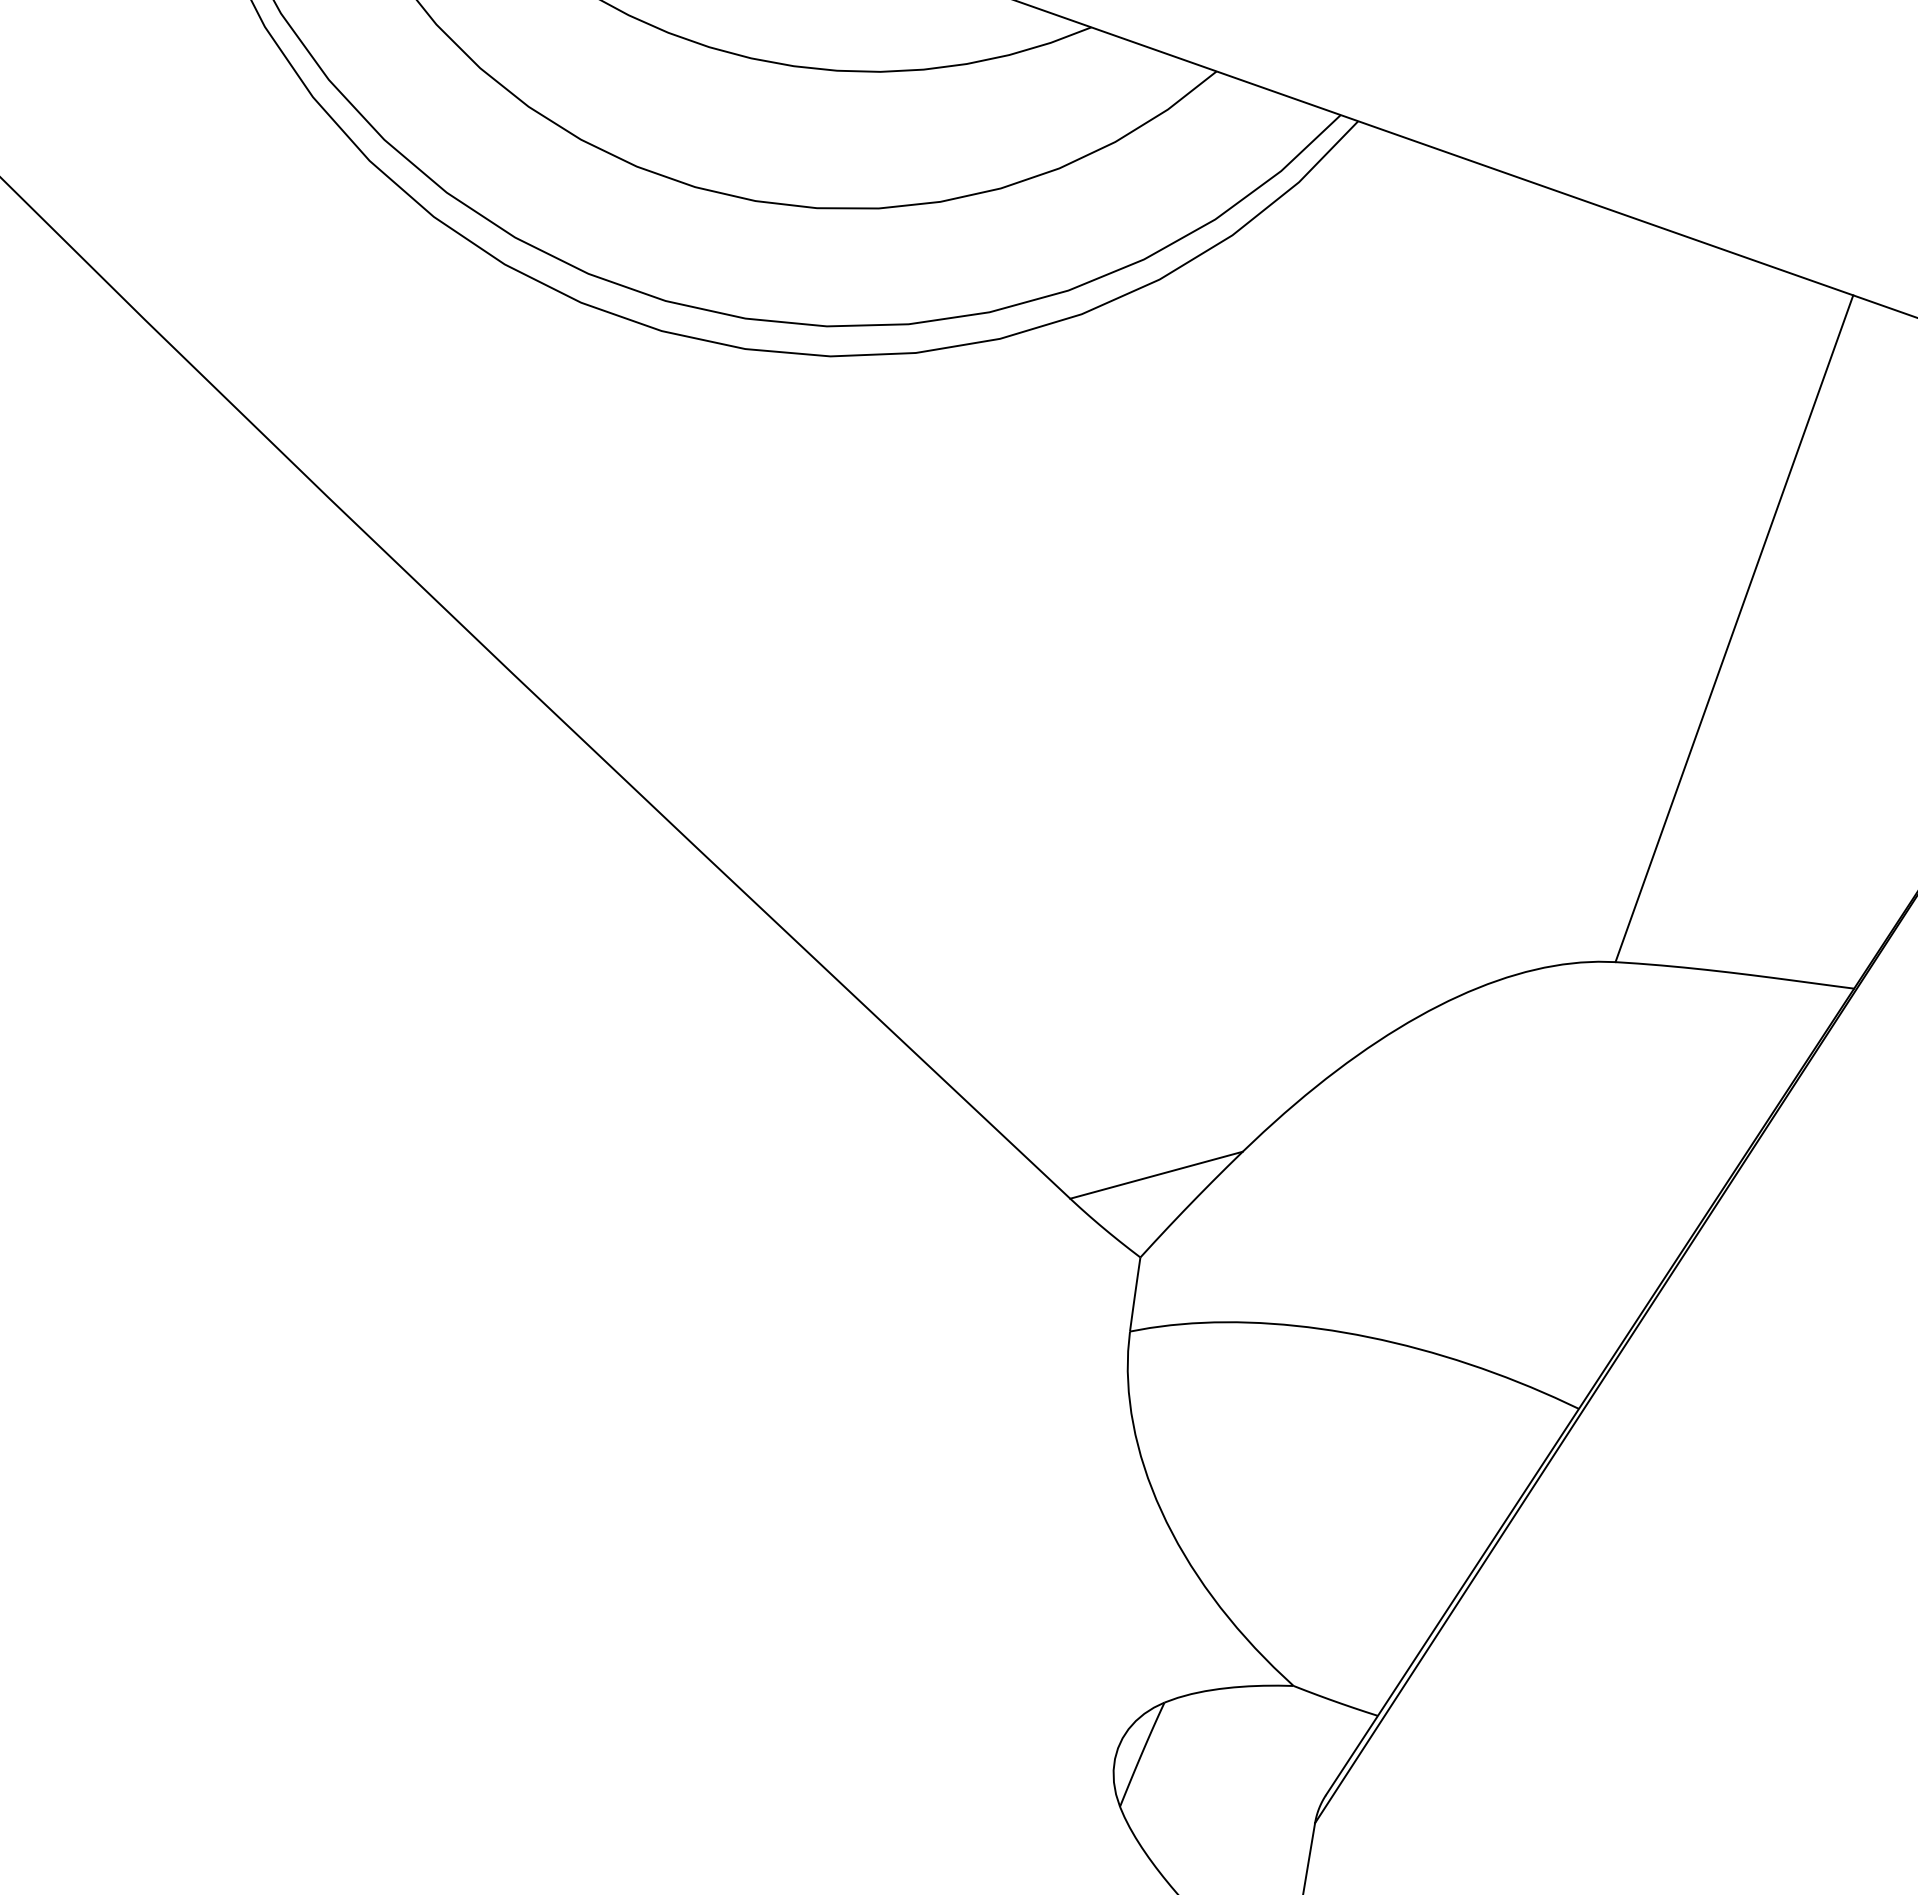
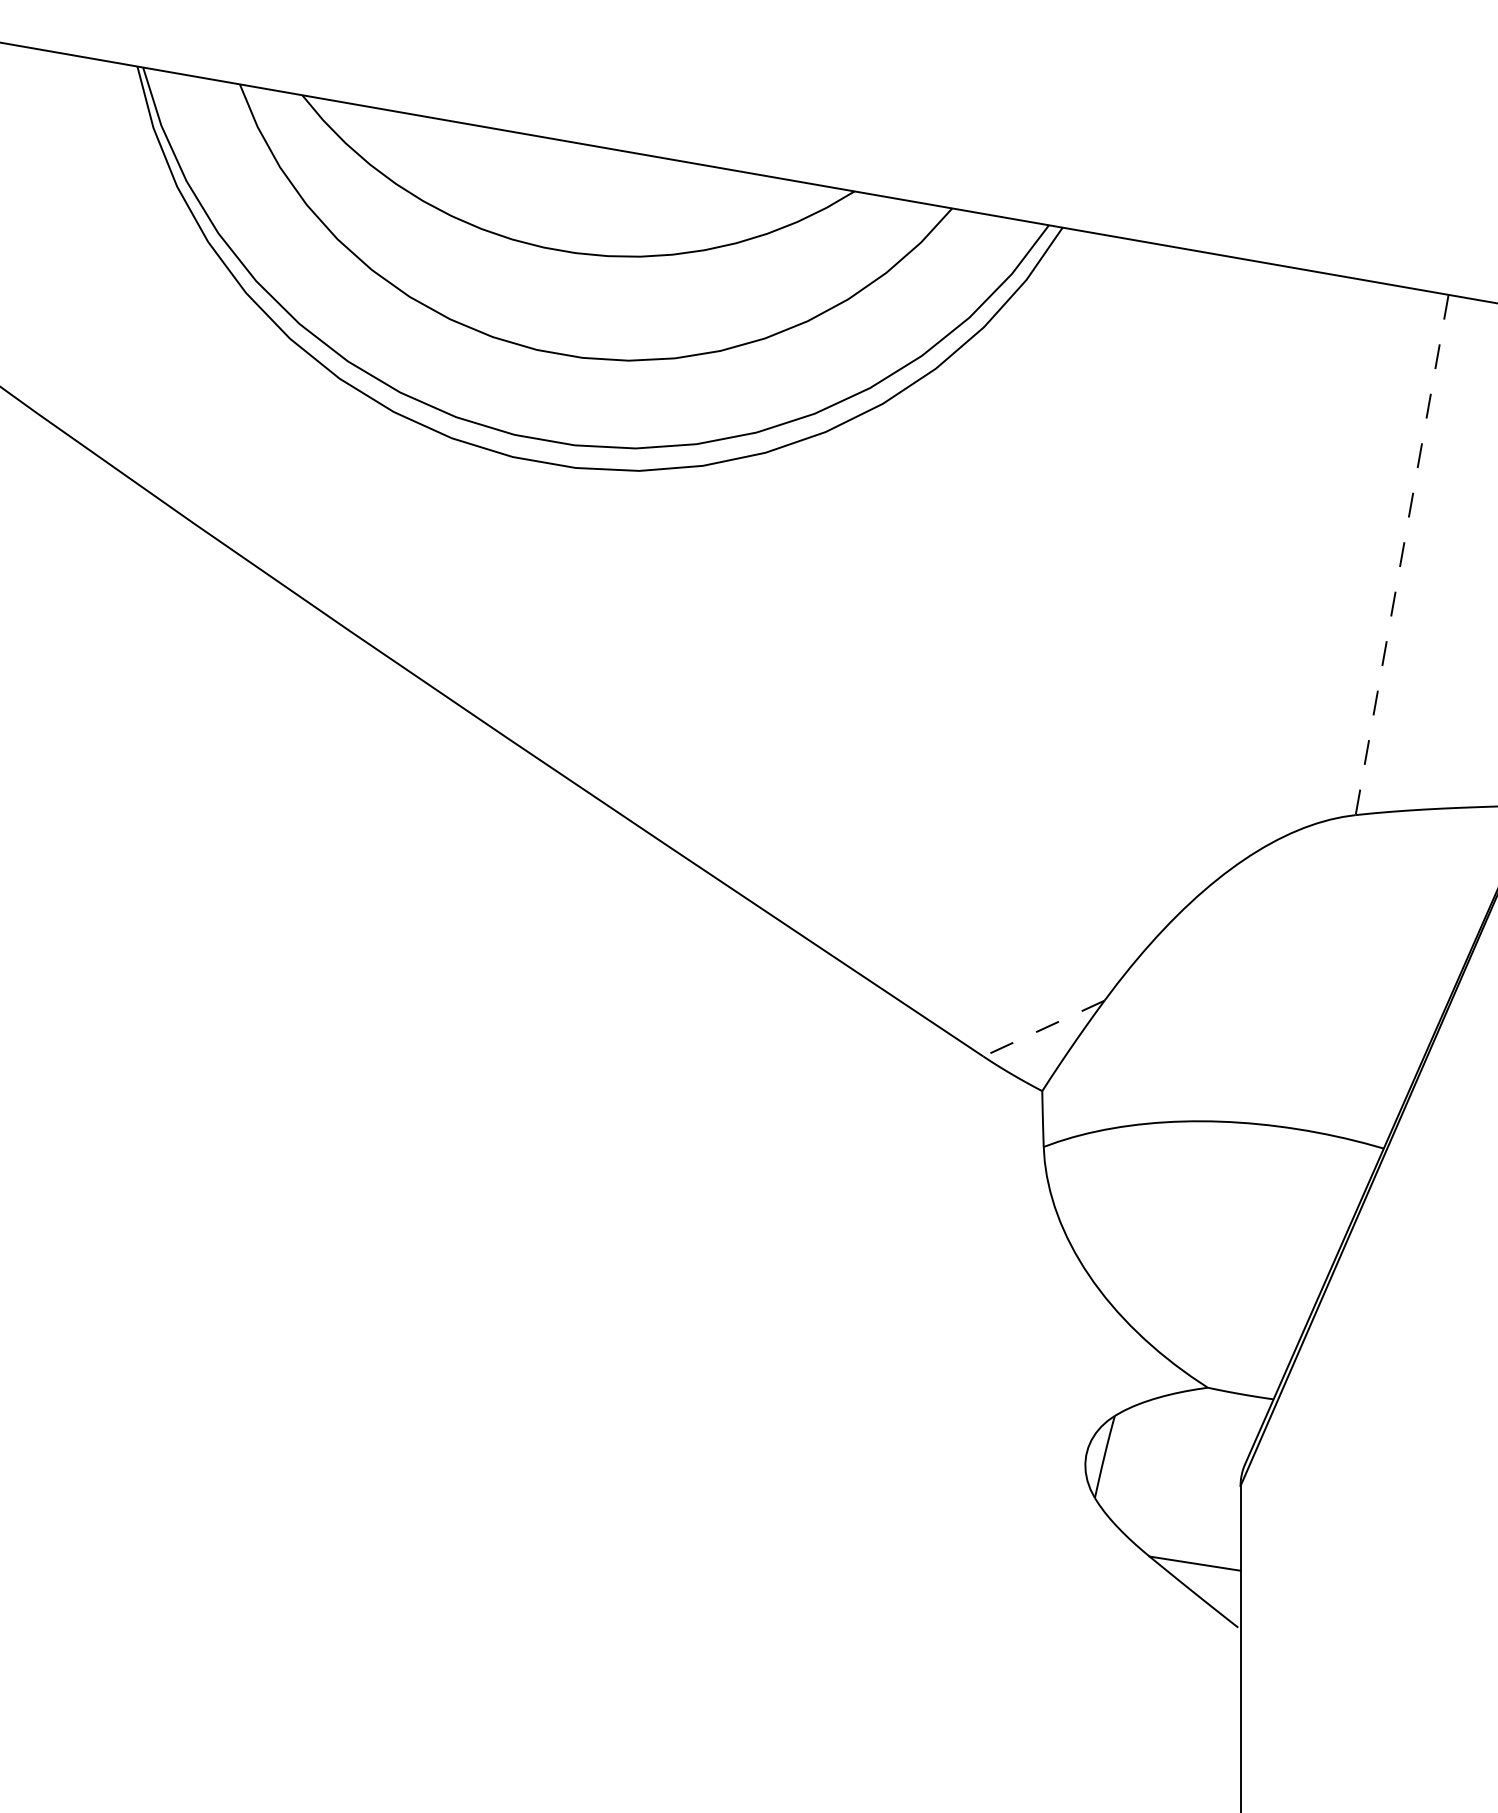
line: (1734, 629) -> (1402, 555), solid -> dashed
line: (1155, 1175) -> (1043, 1028), solid -> dashed

